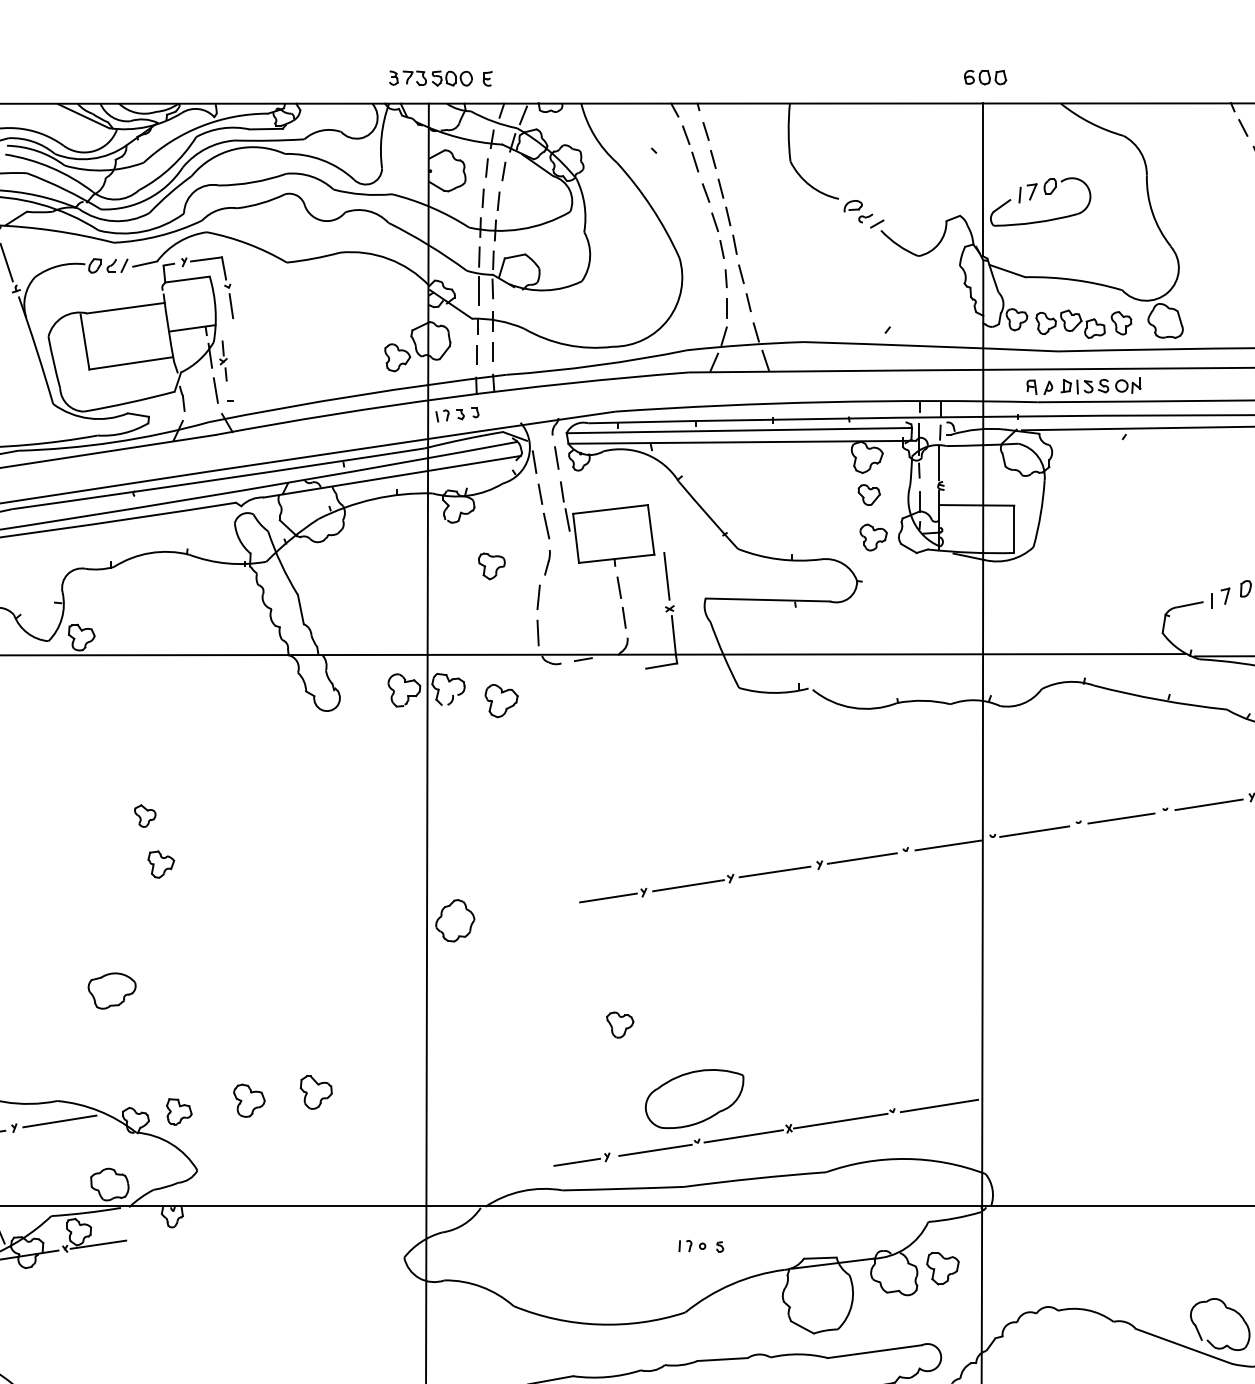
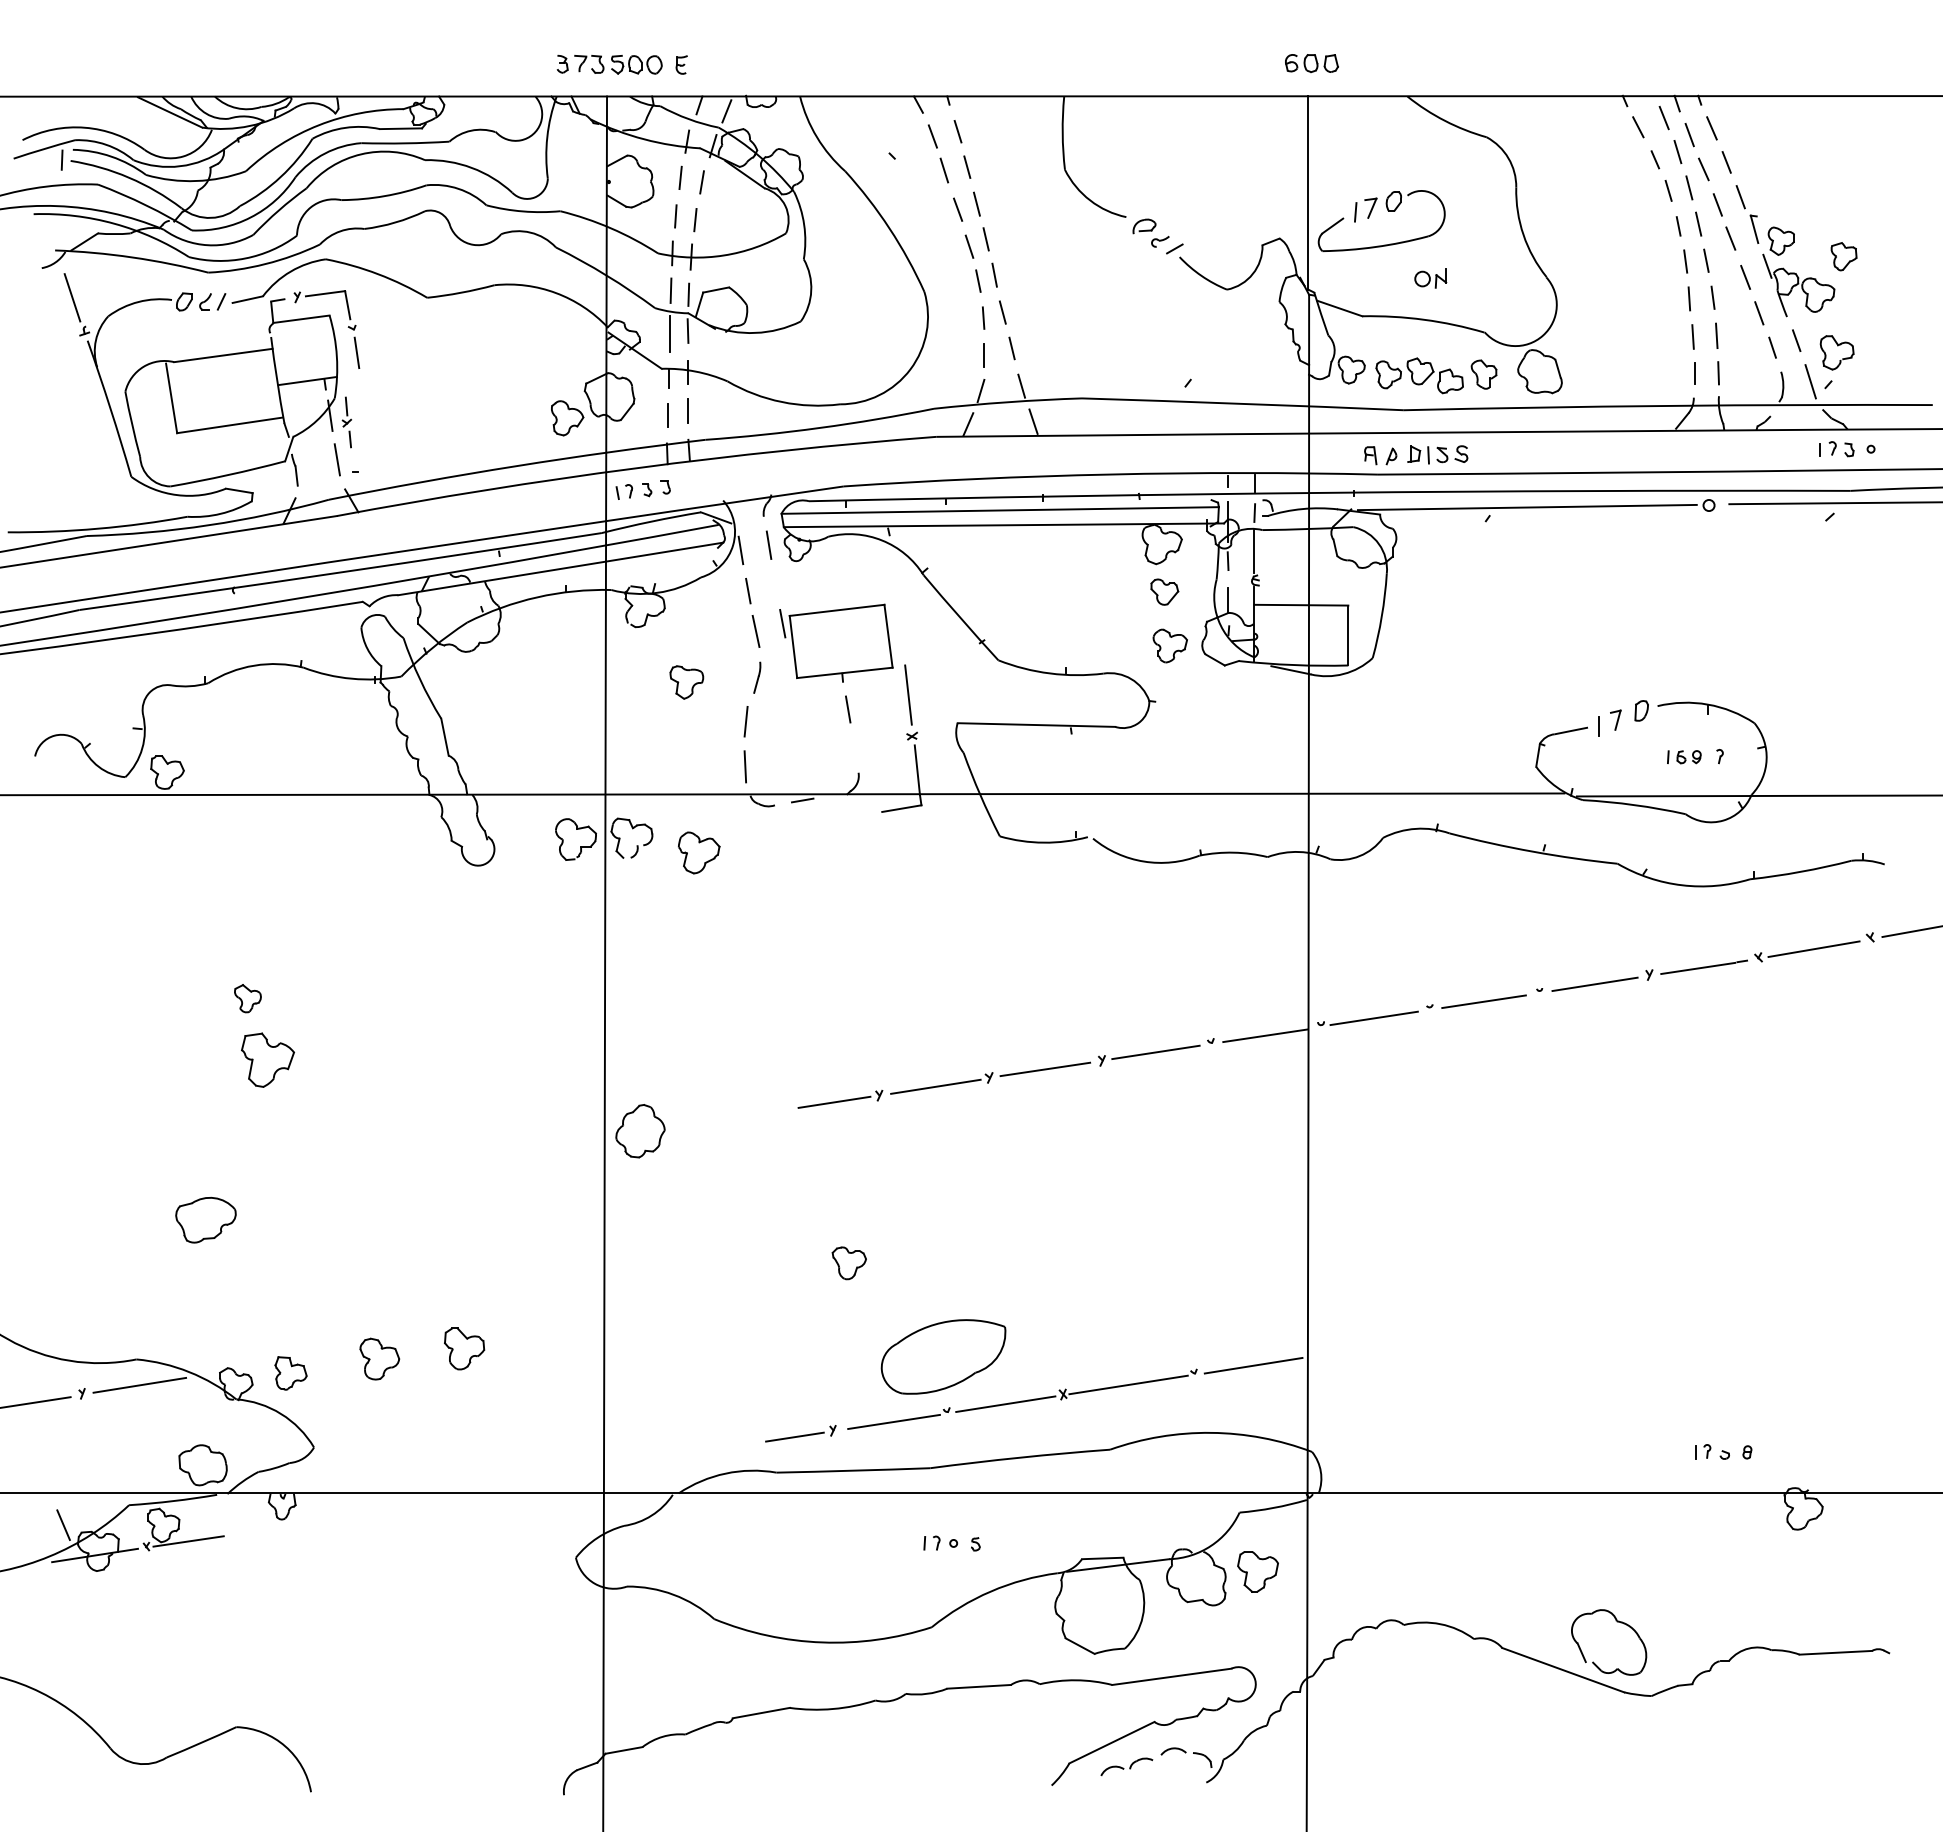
part: (1128, 385) -> (1430, 278), moved
line: (561, 491) -> (775, 587), removed
line: (624, 617) -> (854, 747), removed
part: (161, 864) -> (268, 1059), size x1.6

